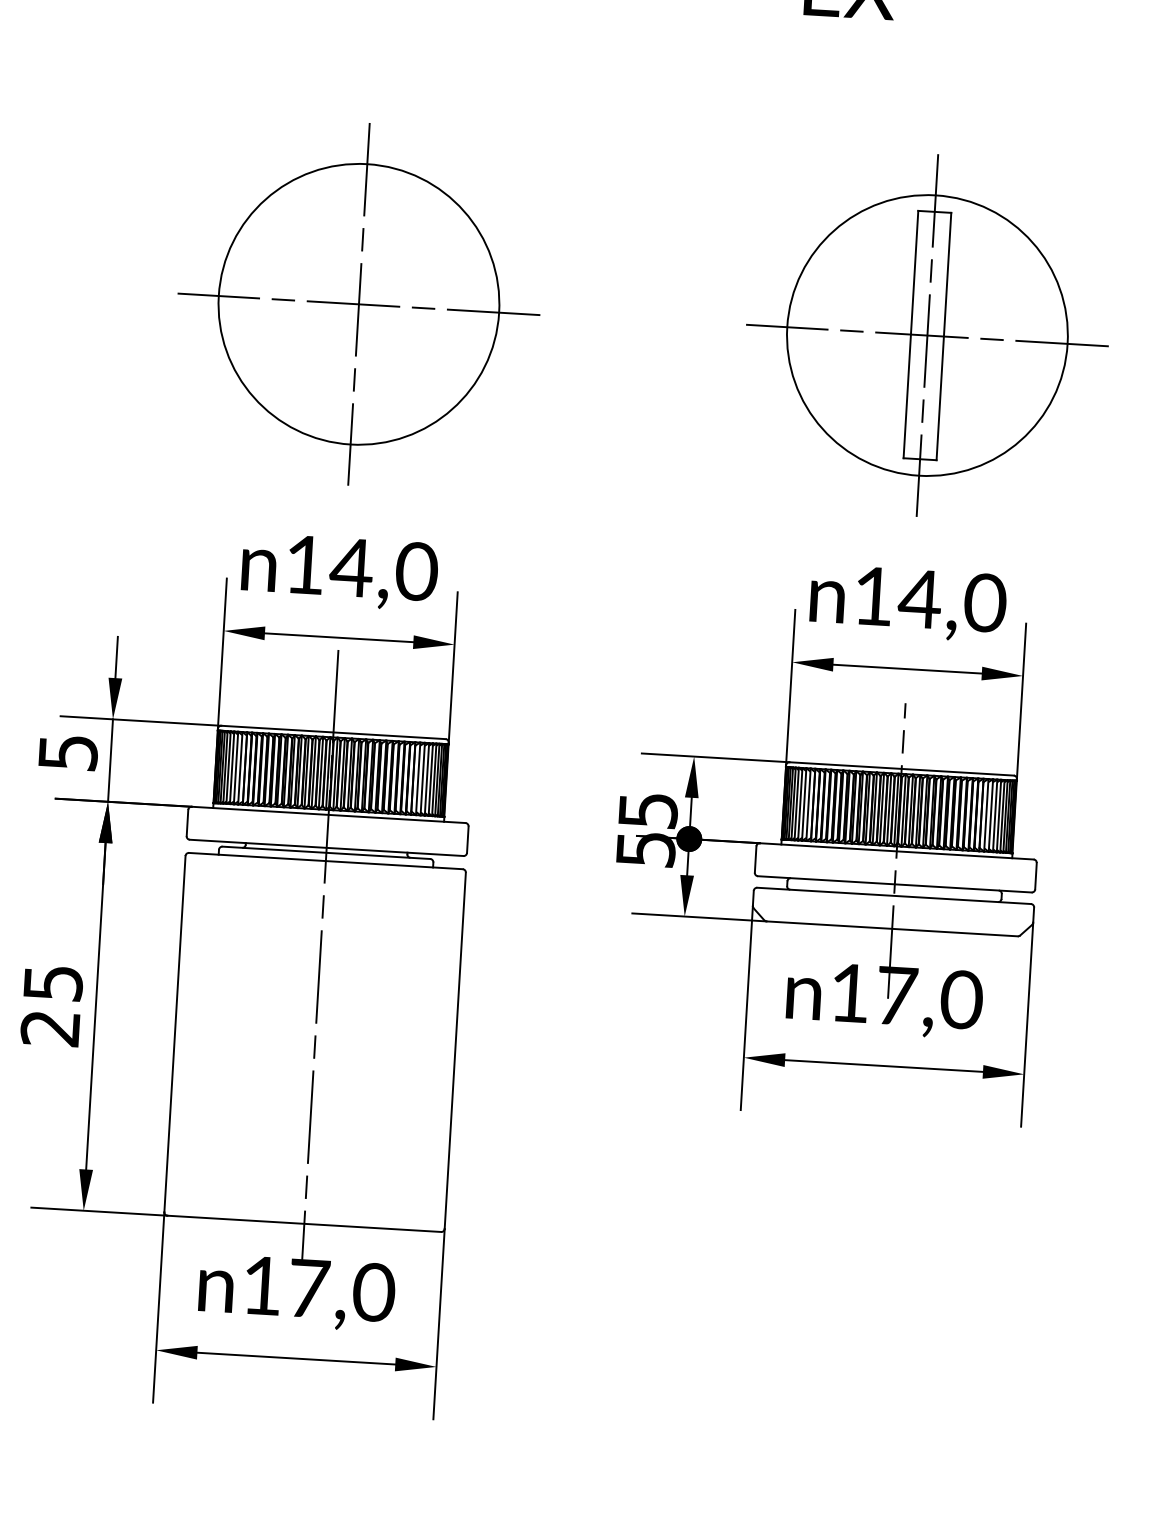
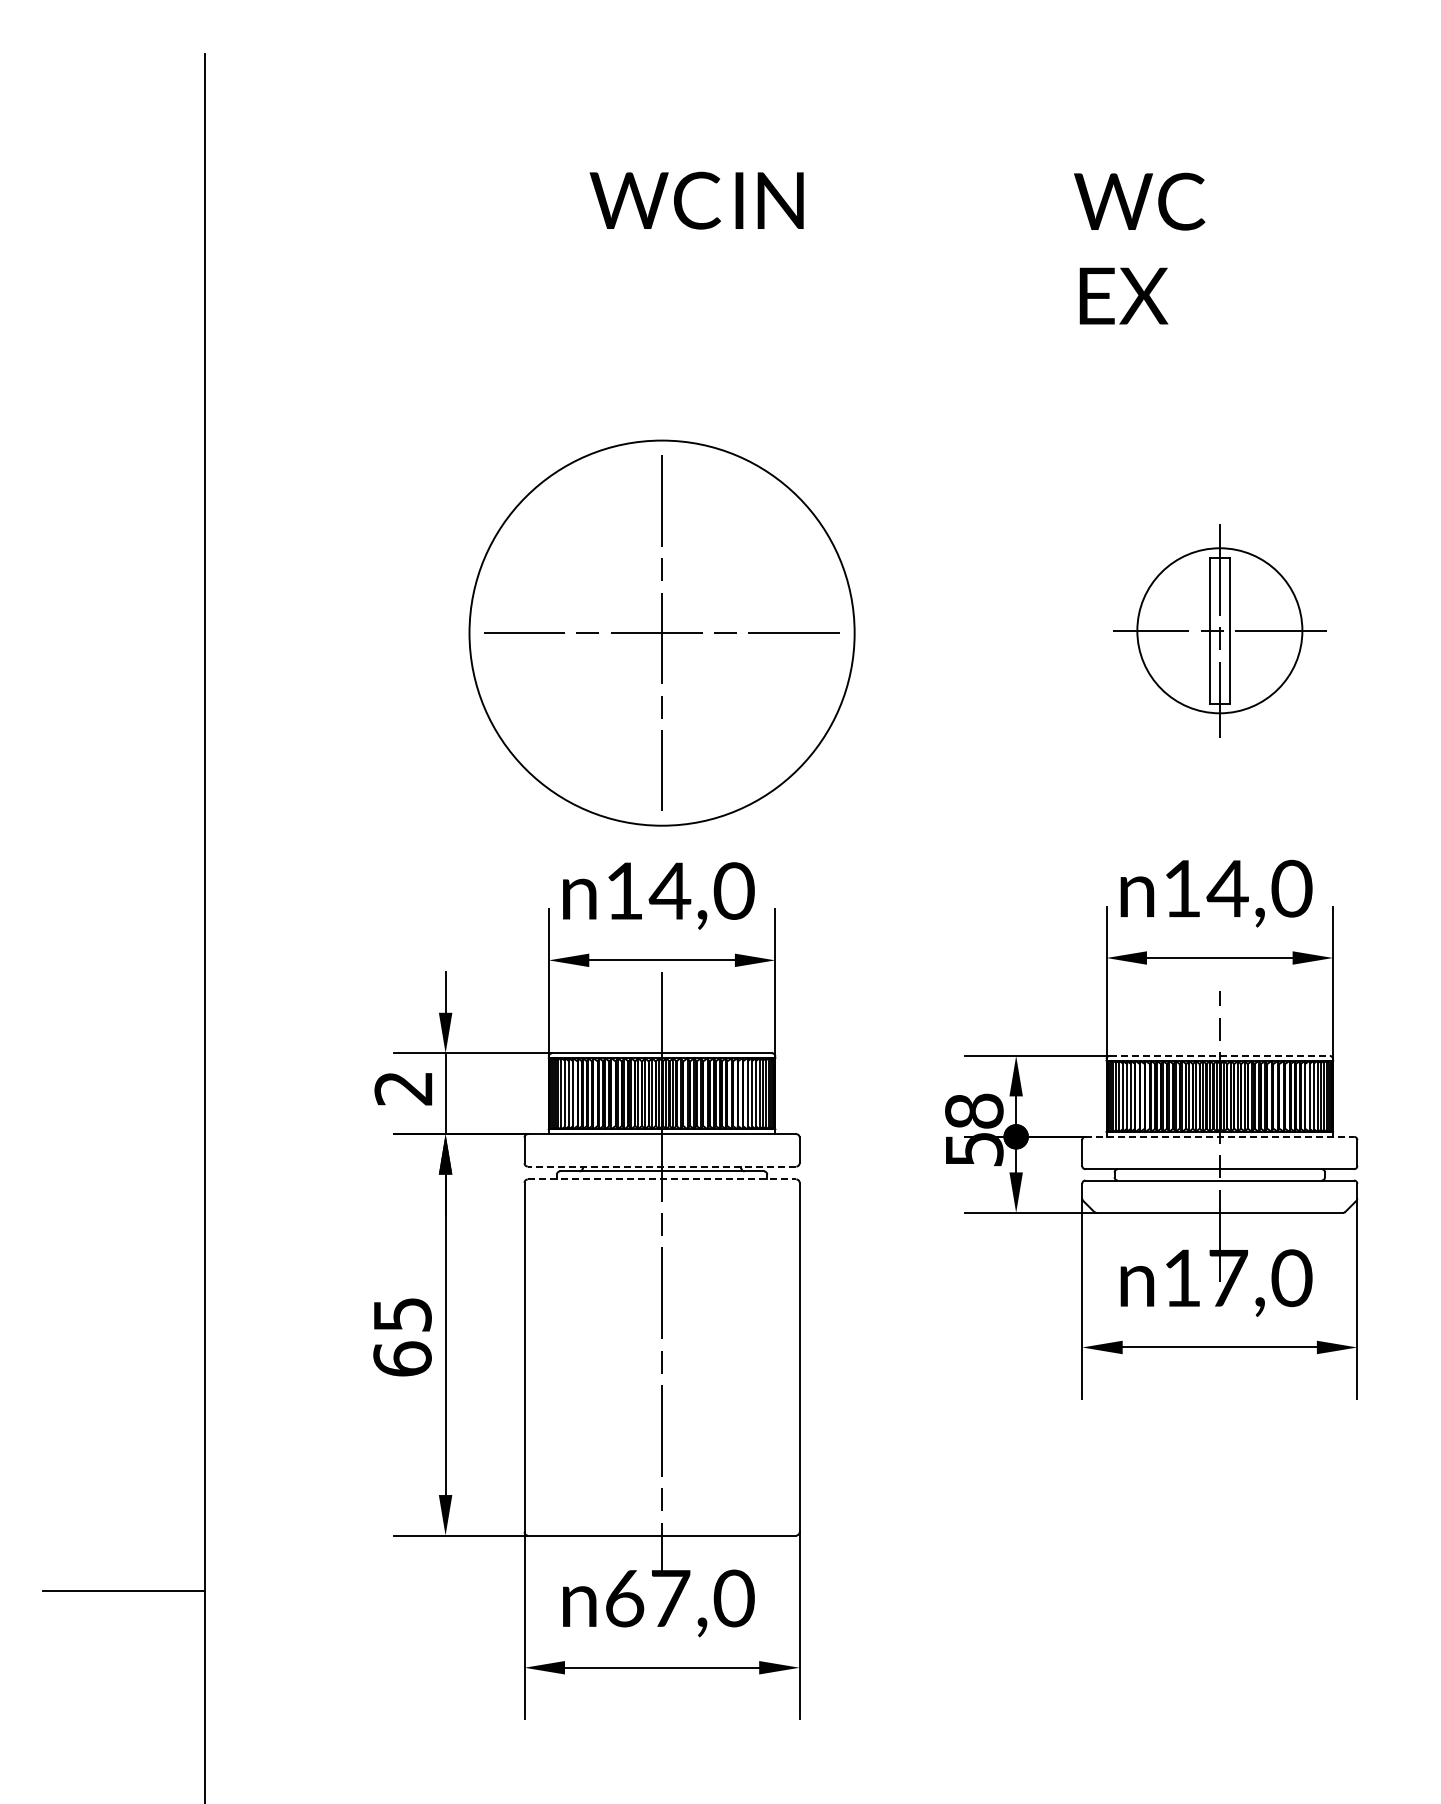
circle: (358, 303) -> (661, 632), size x1.4
part: (927, 335) -> (1219, 630), size x0.6
text: (67, 752) -> (403, 1088), 5 -> 2
line: (902, 768) -> (1220, 1055), solid -> dashed
text: (648, 809) -> (974, 1110), 5 -> 8
line: (326, 847) -> (661, 1166), solid -> dashed
line: (897, 851) -> (1220, 1136), solid -> dashed
line: (326, 861) -> (662, 1179), solid -> dashed
text: (50, 1027) -> (402, 1358), 25 -> 65
text: (263, 1285) -> (625, 1598), 17,0 -> 67,0

